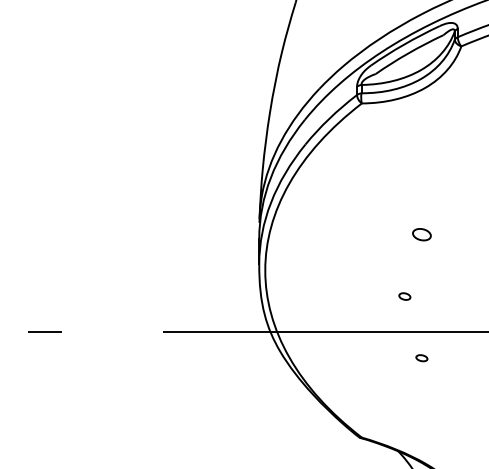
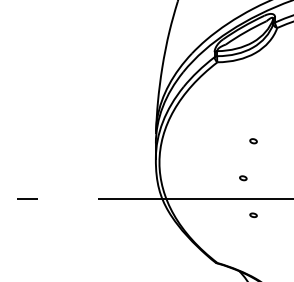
part: (421, 235) -> (253, 141), size x0.62

